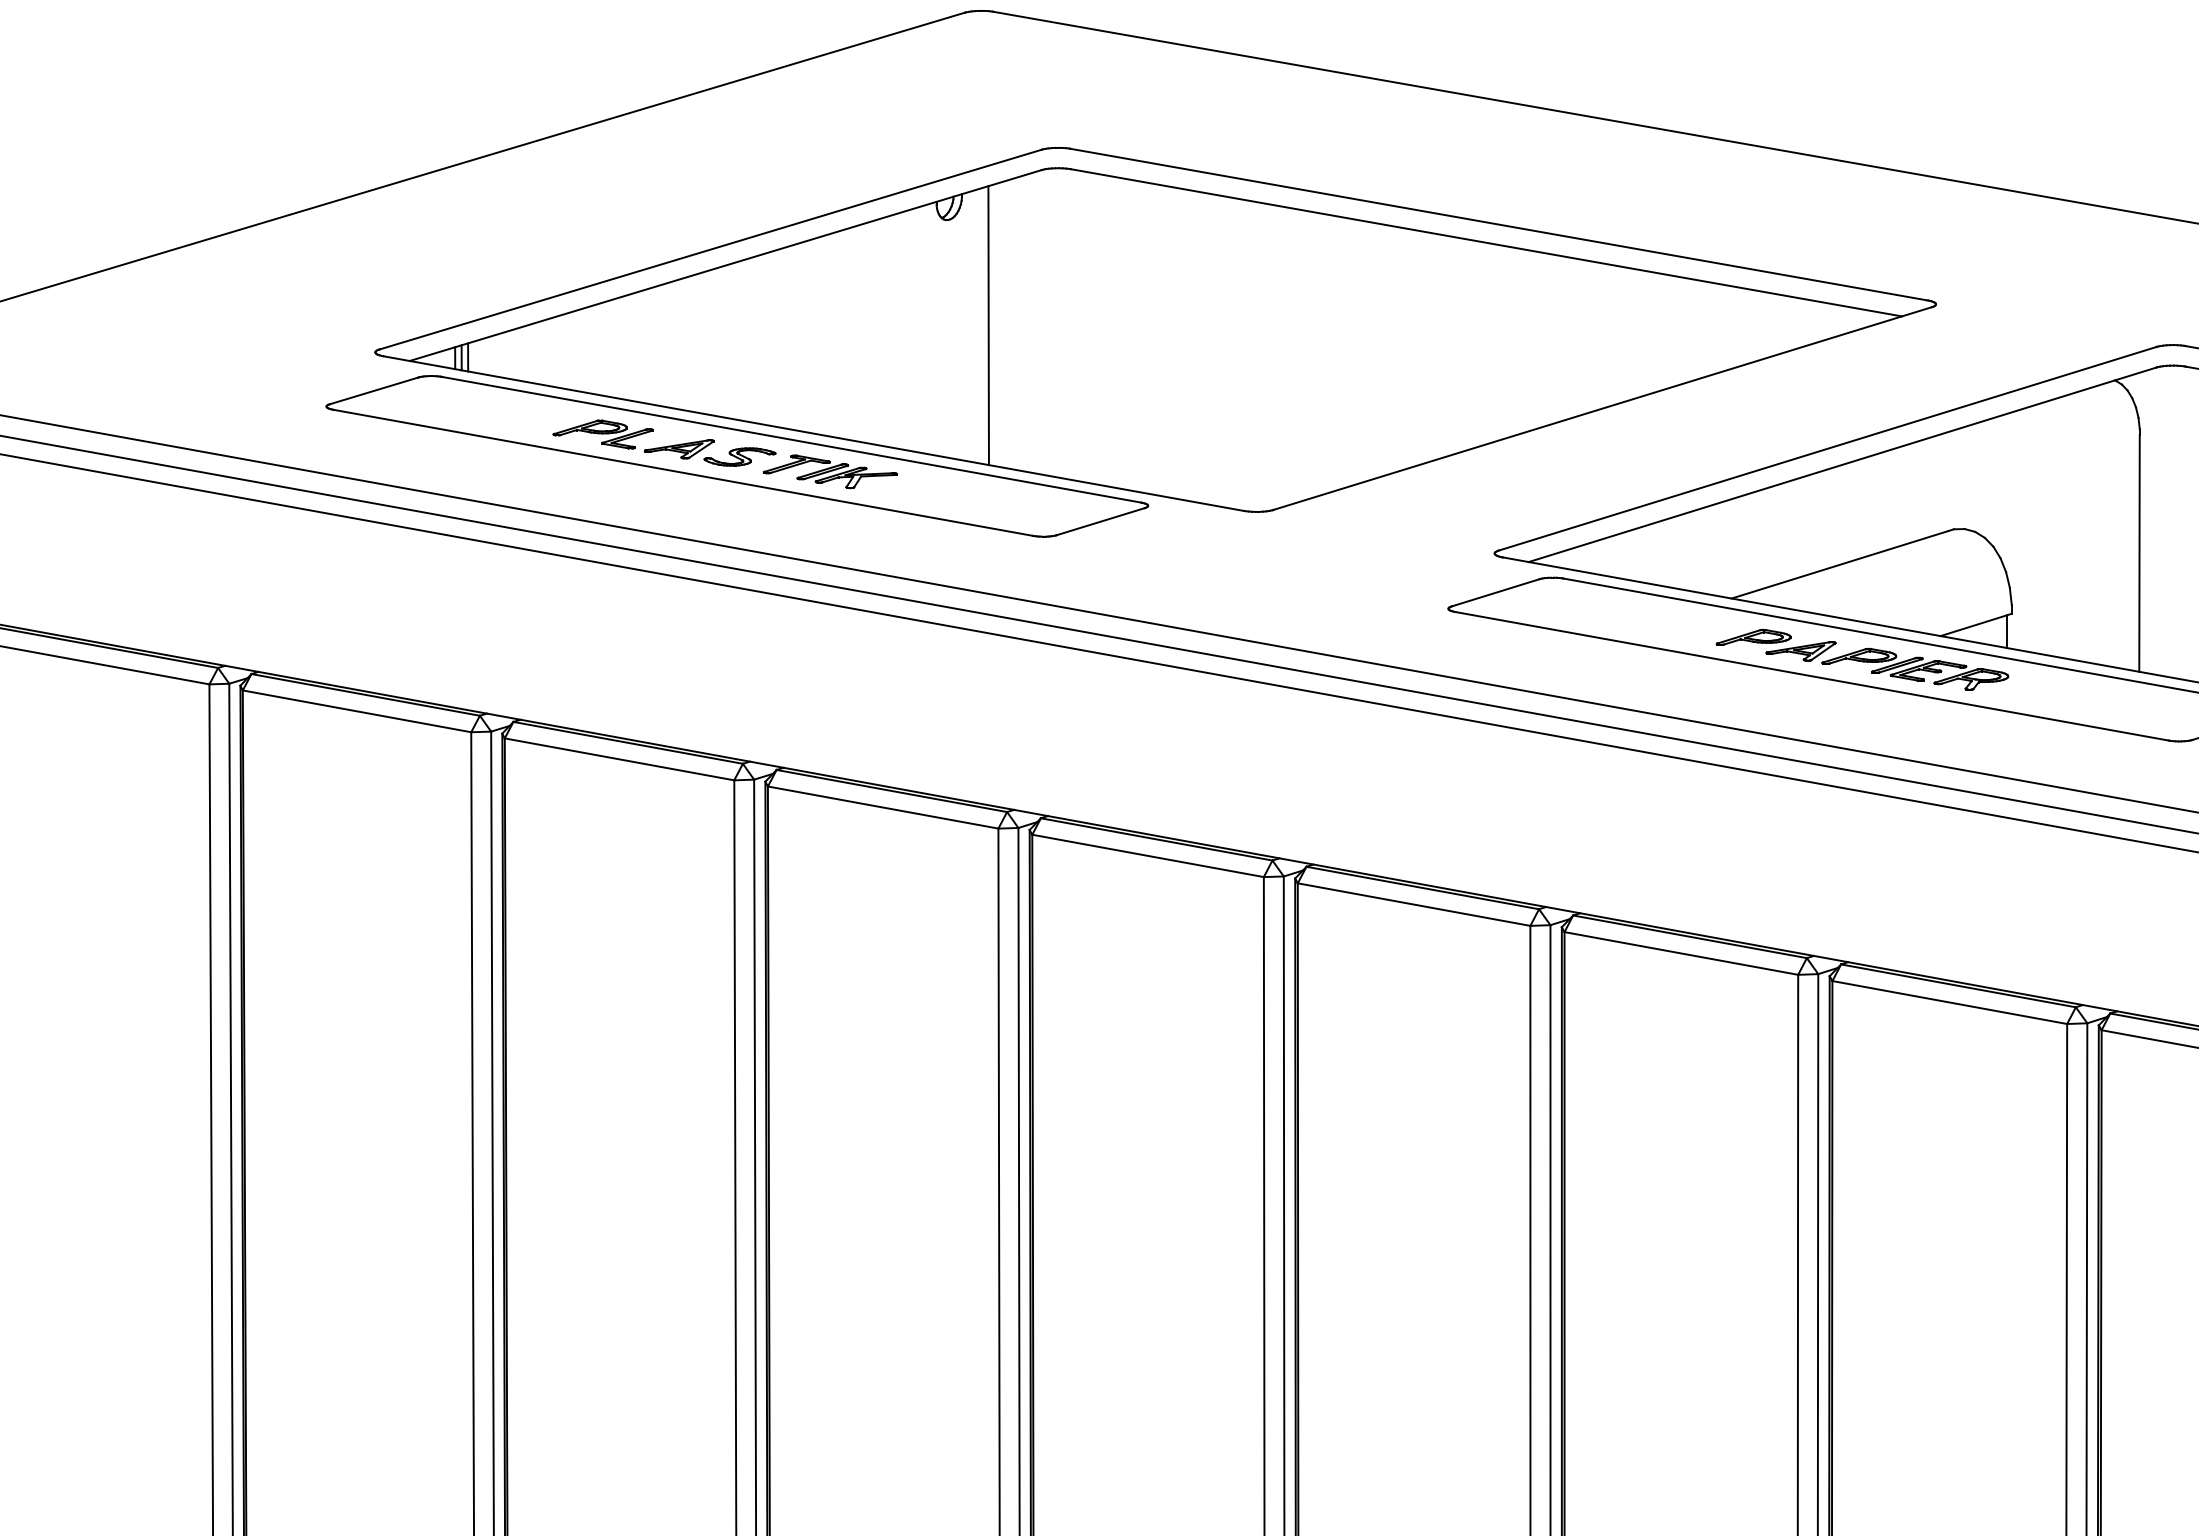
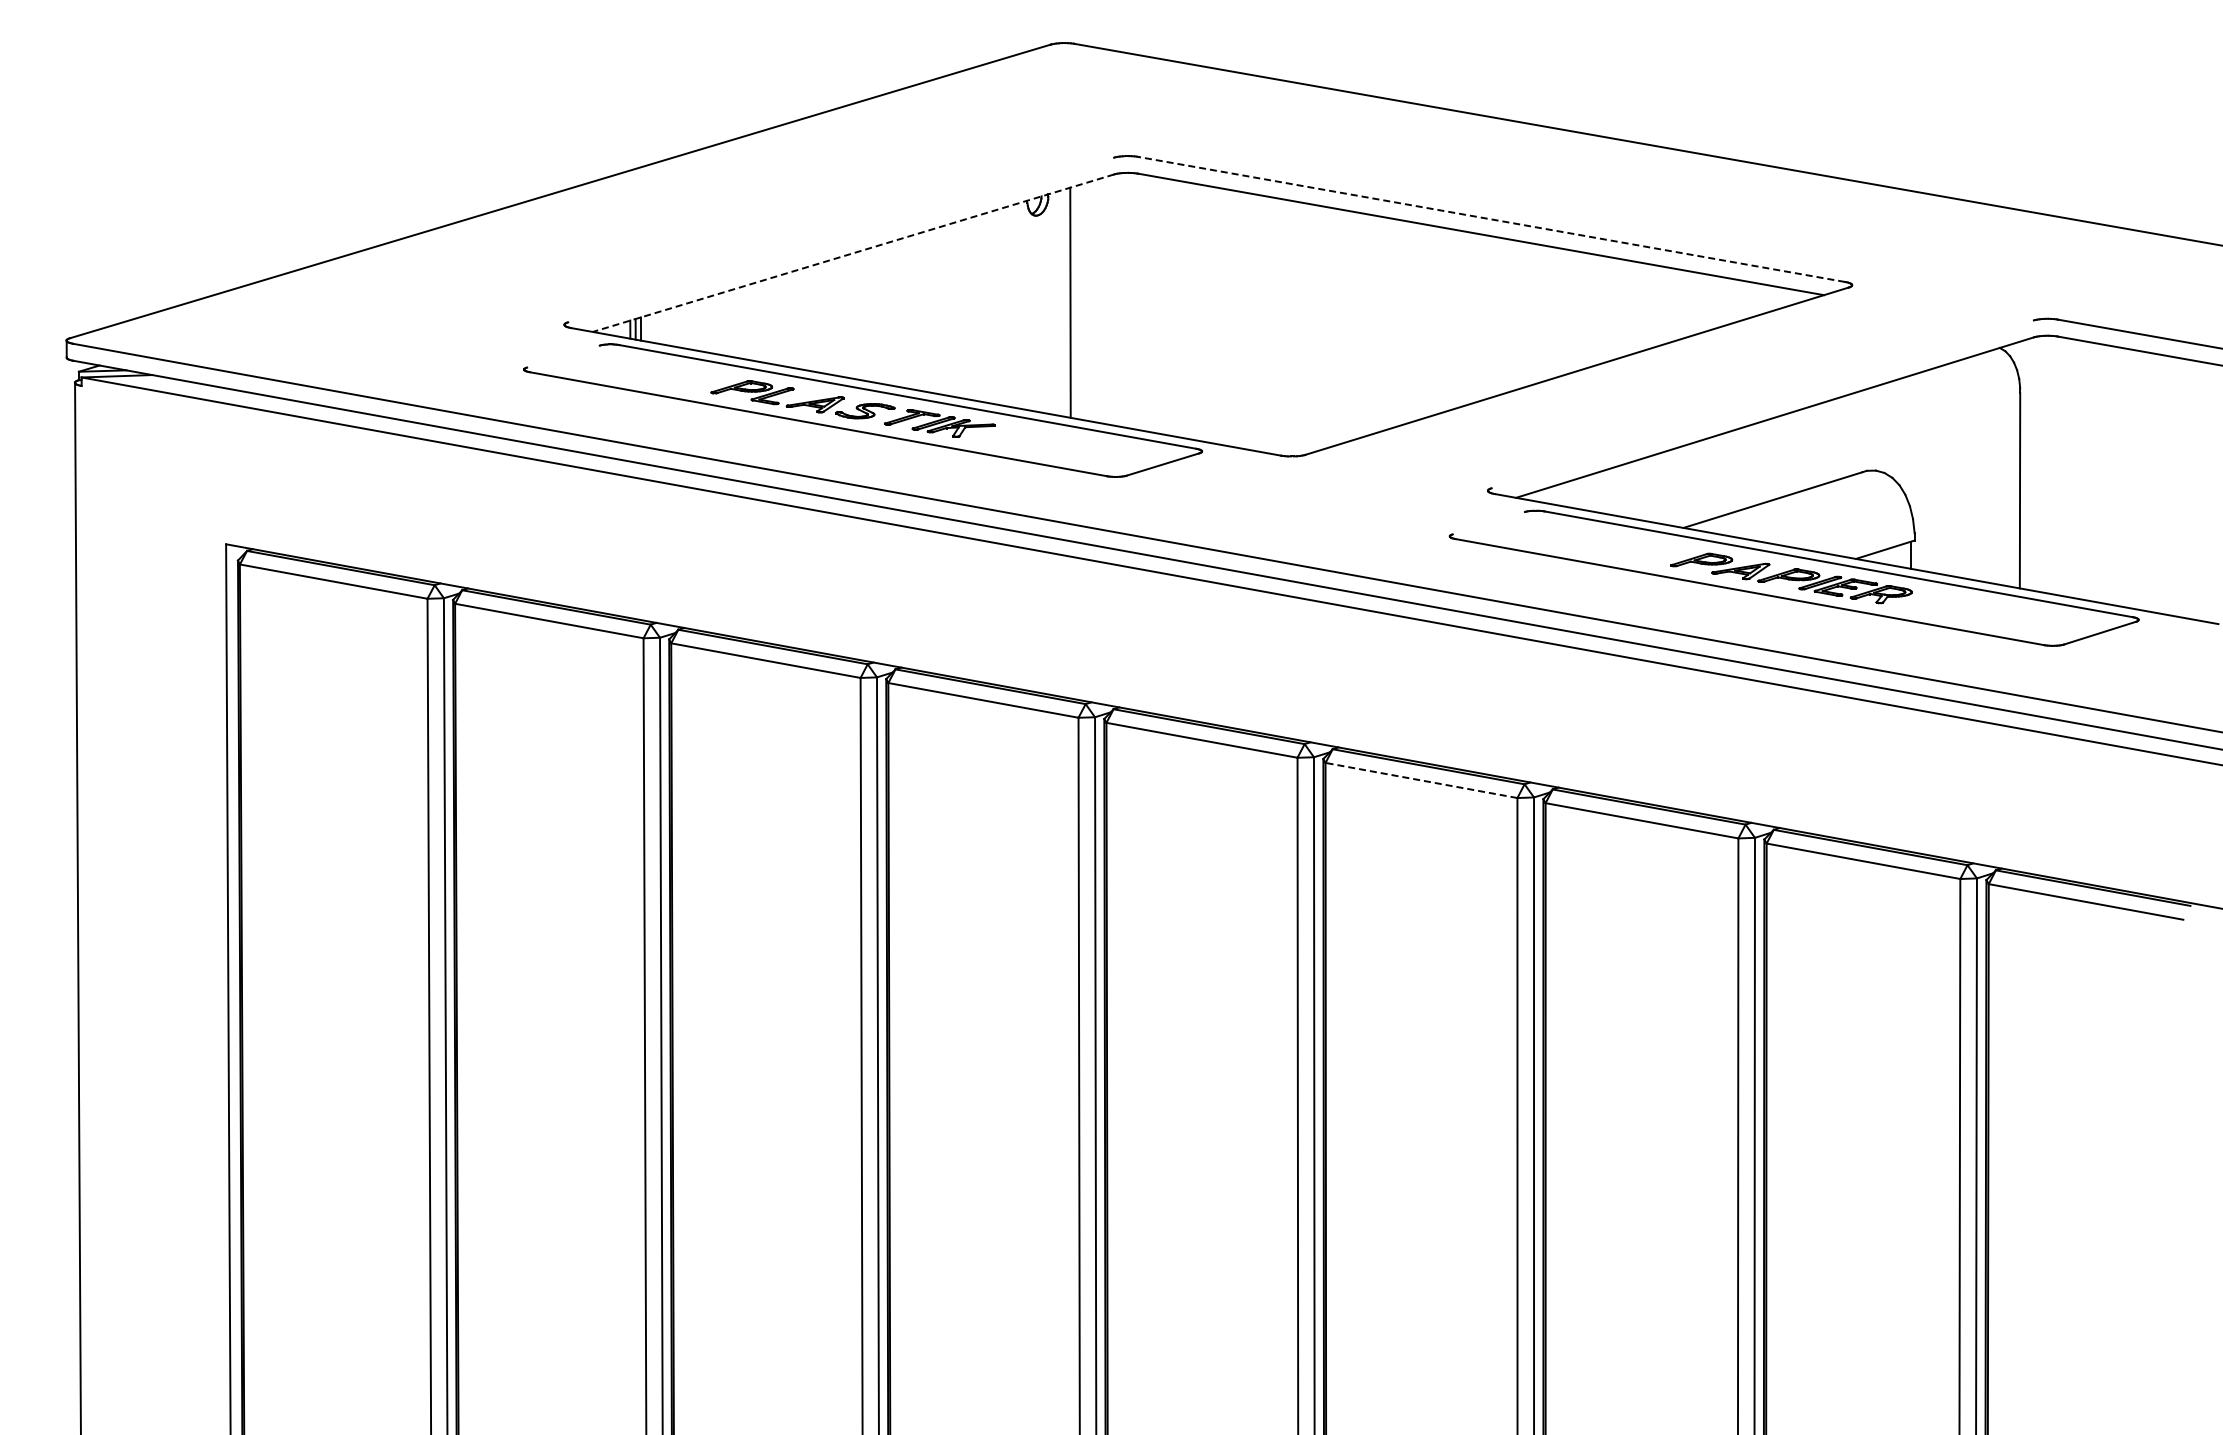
line: (1498, 224) -> (1491, 219), solid -> dashed
line: (711, 248) -> (841, 239), removed
line: (724, 265) -> (852, 253), solid -> dashed
line: (374, 390) -> (563, 356), removed
line: (1827, 448) -> (1762, 404), removed
line: (1495, 593) -> (1488, 523), removed
line: (1414, 904) -> (1421, 780), solid -> dashed

